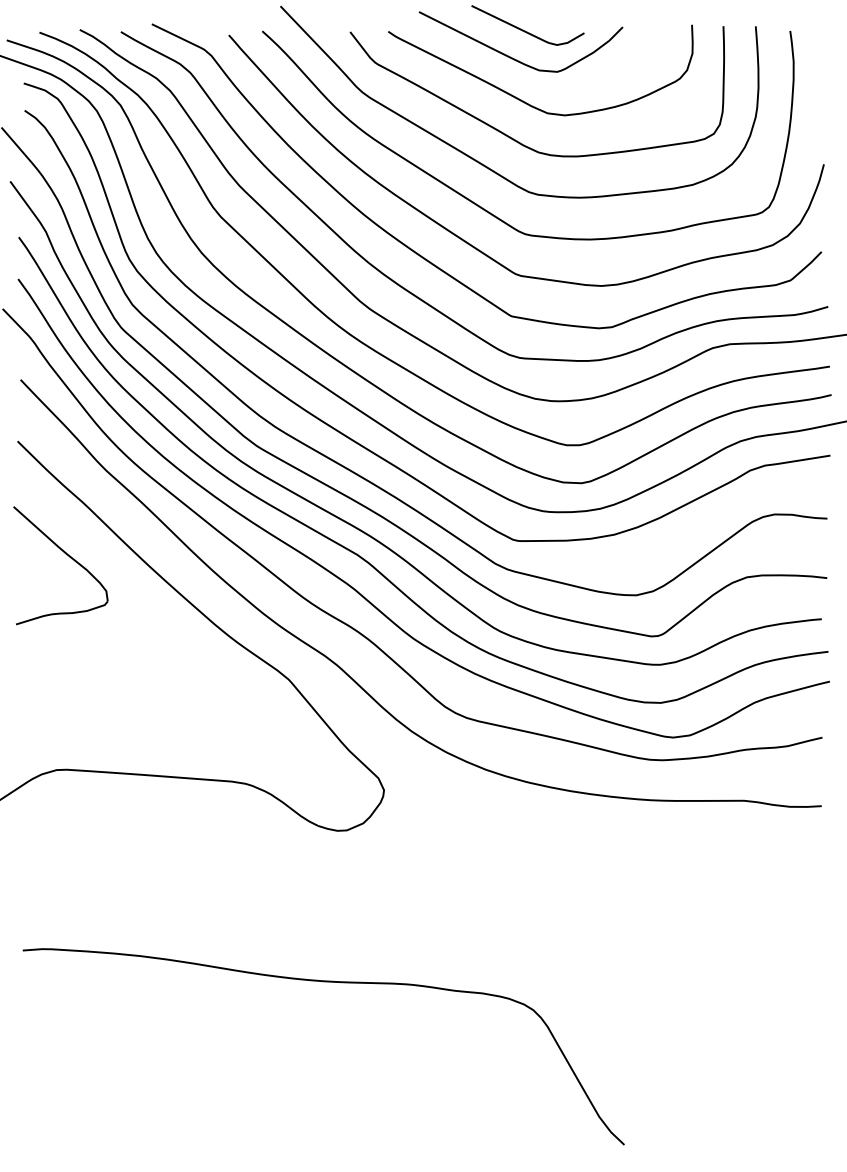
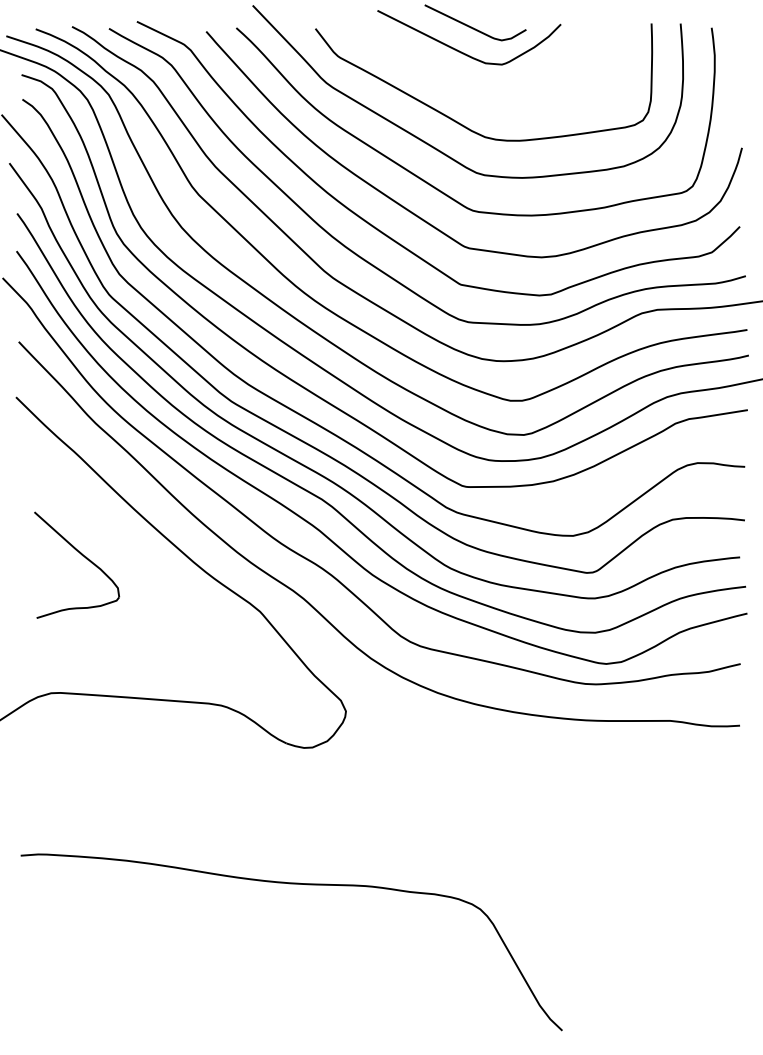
curve: (520, 98) -> (468, 88), removed
part: (66, 556) -> (82, 556), moved

